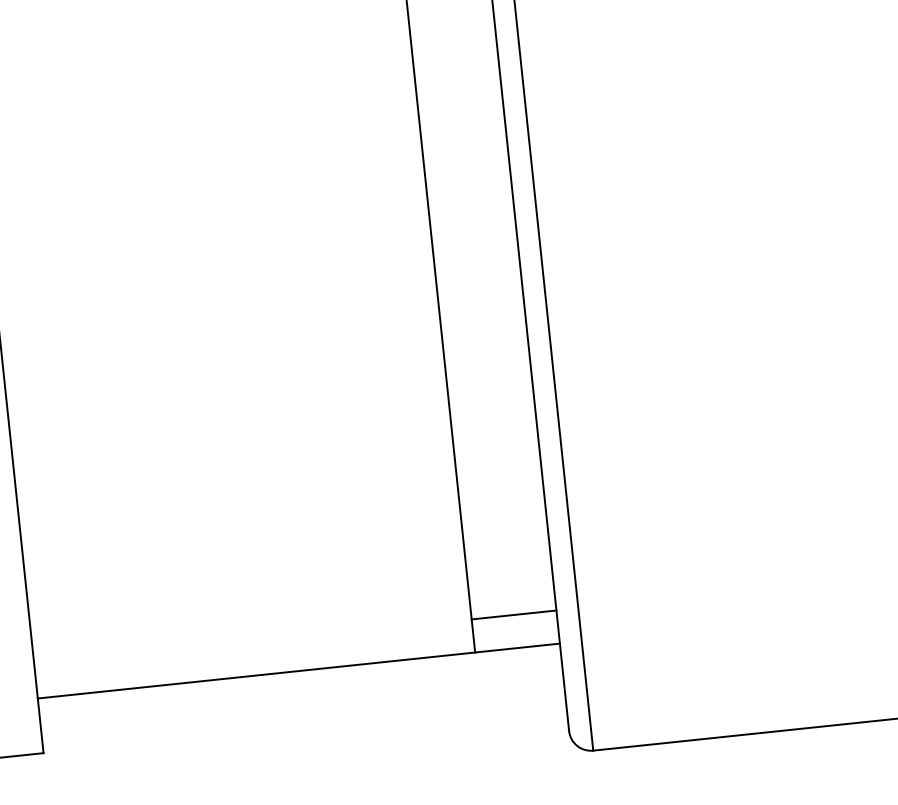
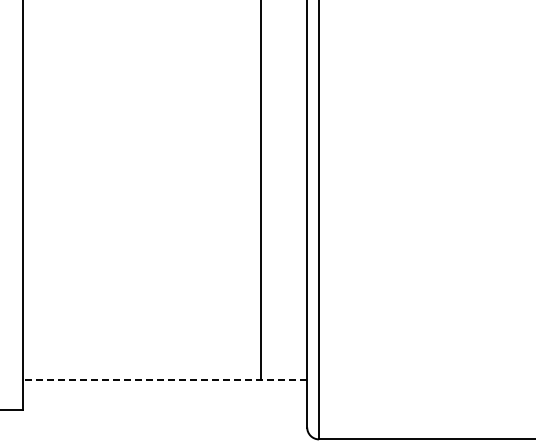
line: (514, 614) -> (284, 361), removed
line: (299, 670) -> (165, 379), solid -> dashed

